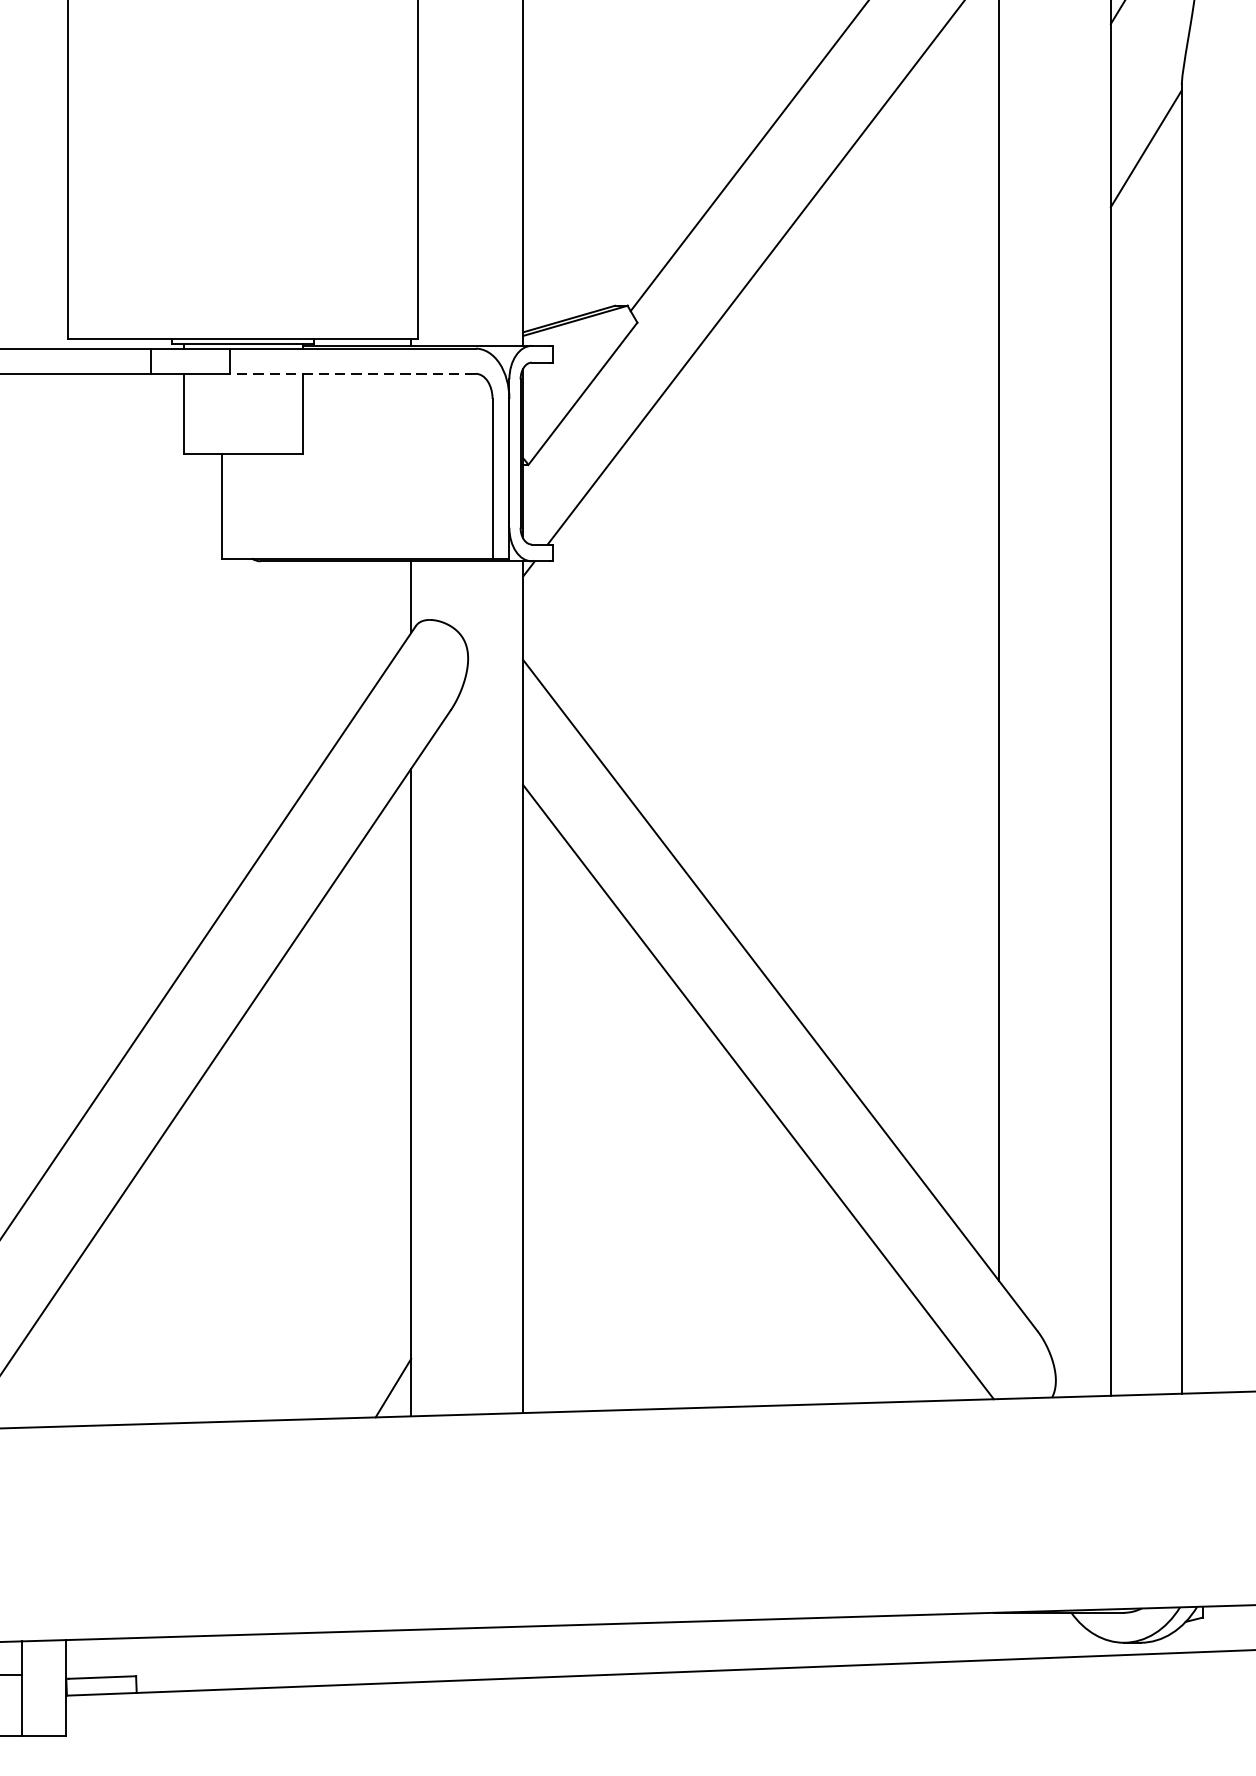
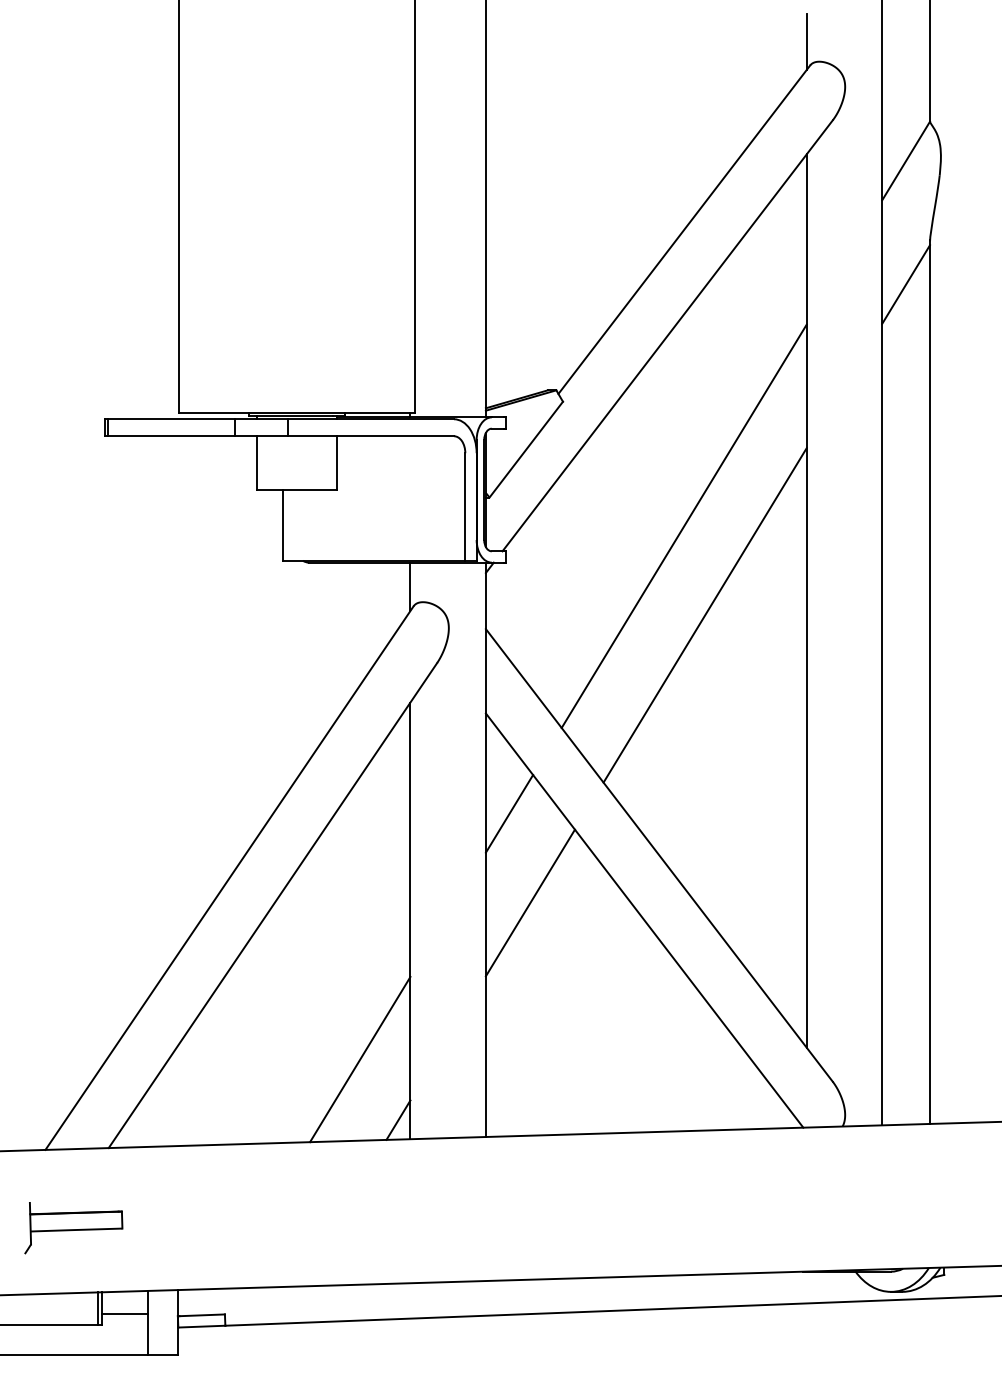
line: (351, 374) -> (370, 436), dashed -> solid
line: (816, 506) -> (683, 525), added
line: (847, 639) -> (704, 615), added
line: (558, 933) -> (509, 813), added
line: (587, 1065) -> (529, 902), added
line: (337, 1298) -> (360, 1059), added

